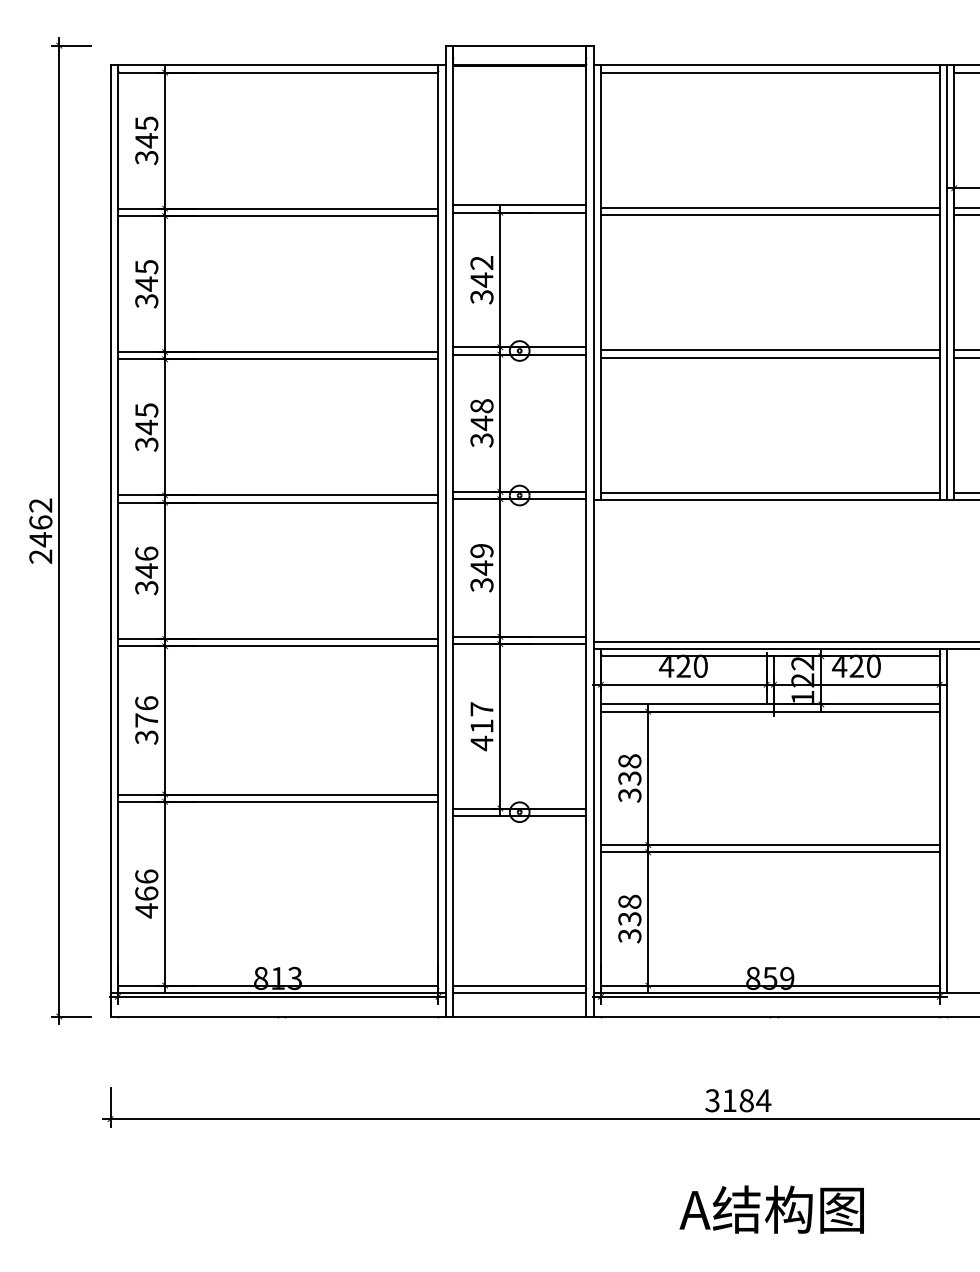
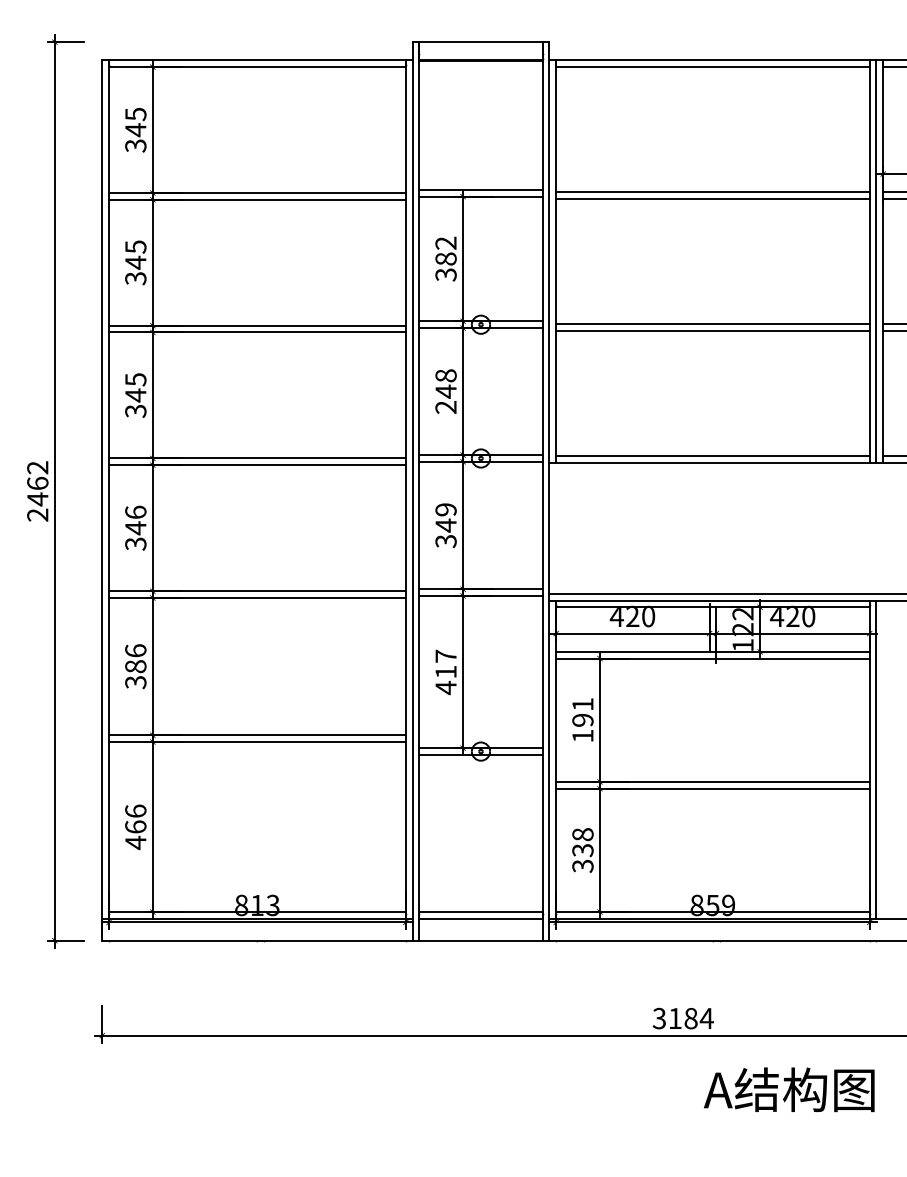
text: (481, 279) -> (445, 258), 342 -> 382
text: (481, 440) -> (445, 407), 348 -> 248
text: (146, 720) -> (135, 666), 376 -> 386
text: (629, 778) -> (582, 720), 338 -> 191
text: (771, 1209) -> (788, 1089), moved

